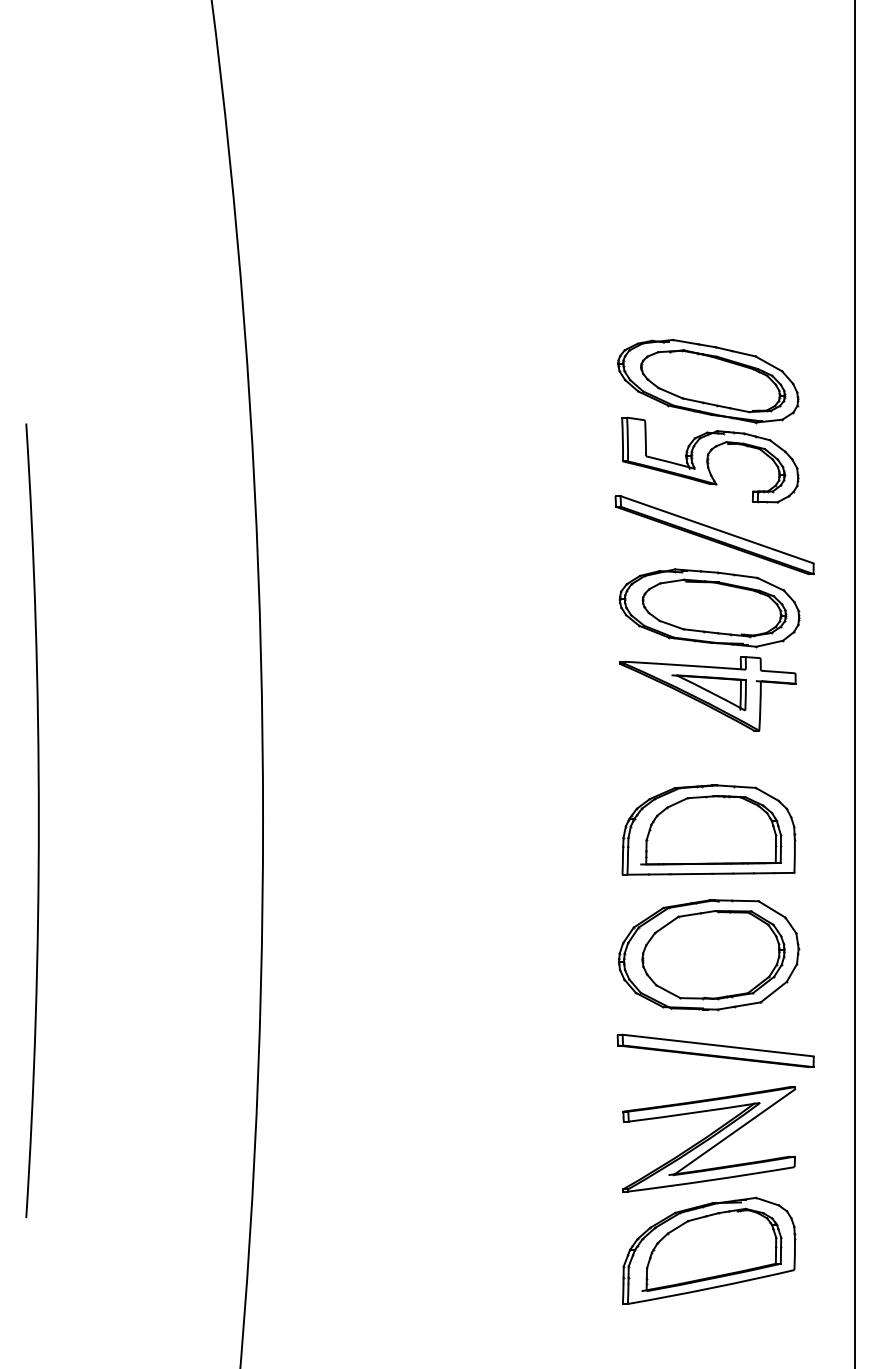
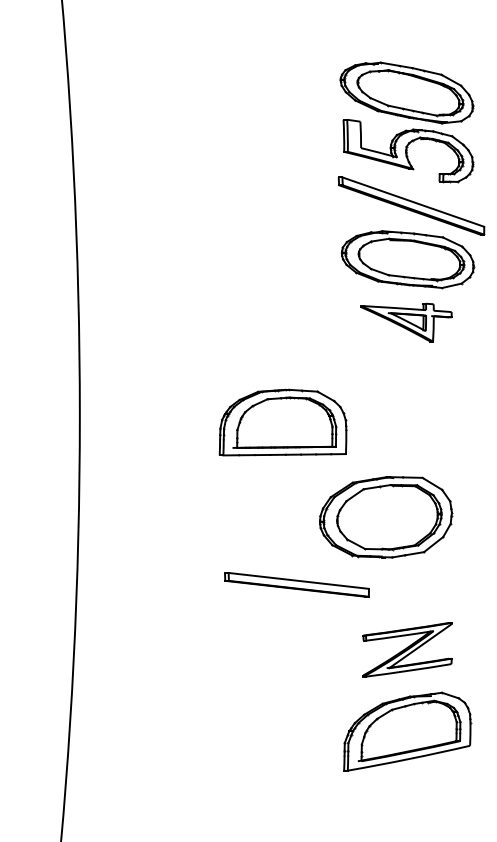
part: (707, 693) -> (406, 322), size x0.7
part: (708, 829) -> (282, 422), moved
part: (709, 955) -> (386, 517), moved
part: (715, 1050) -> (296, 584), moved
part: (709, 1139) -> (407, 649), size x0.7

